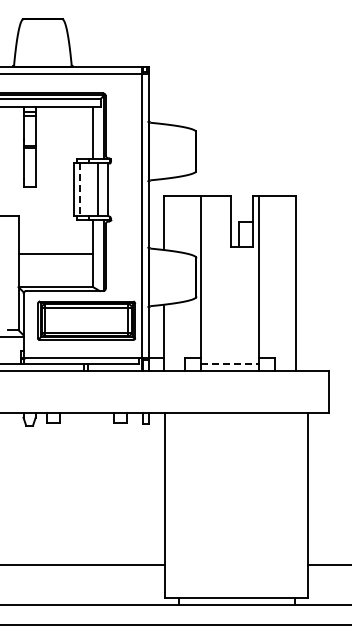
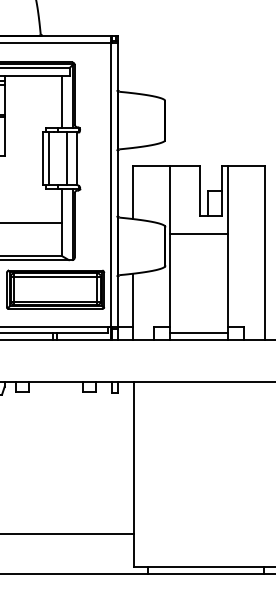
line: (79, 190) -> (48, 159), dashed -> solid
line: (229, 265) -> (198, 234), added
line: (230, 364) -> (199, 333), dashed -> solid

